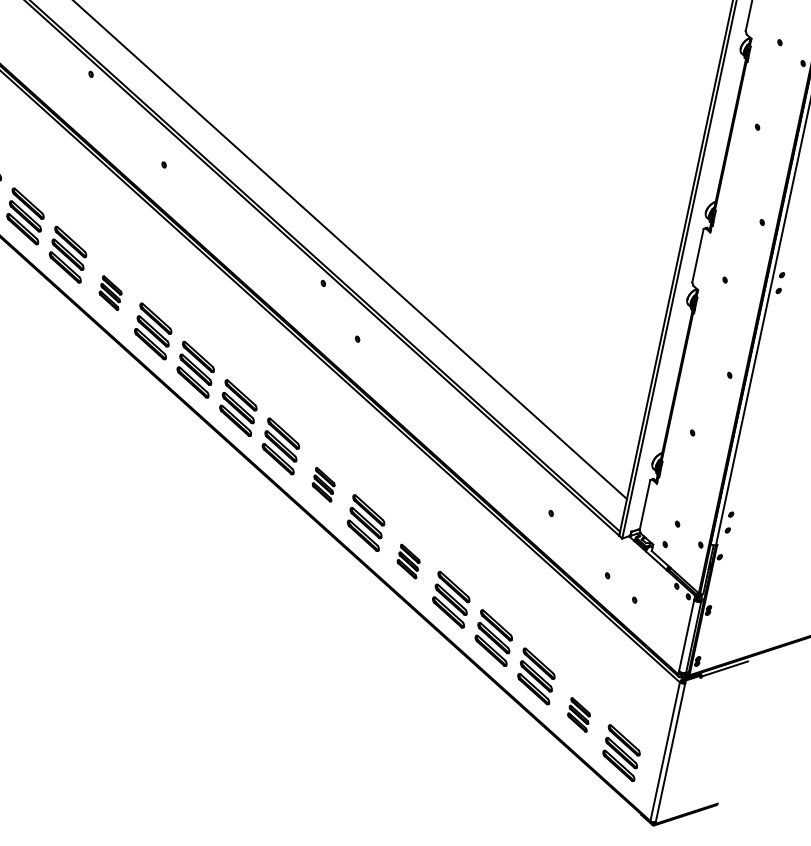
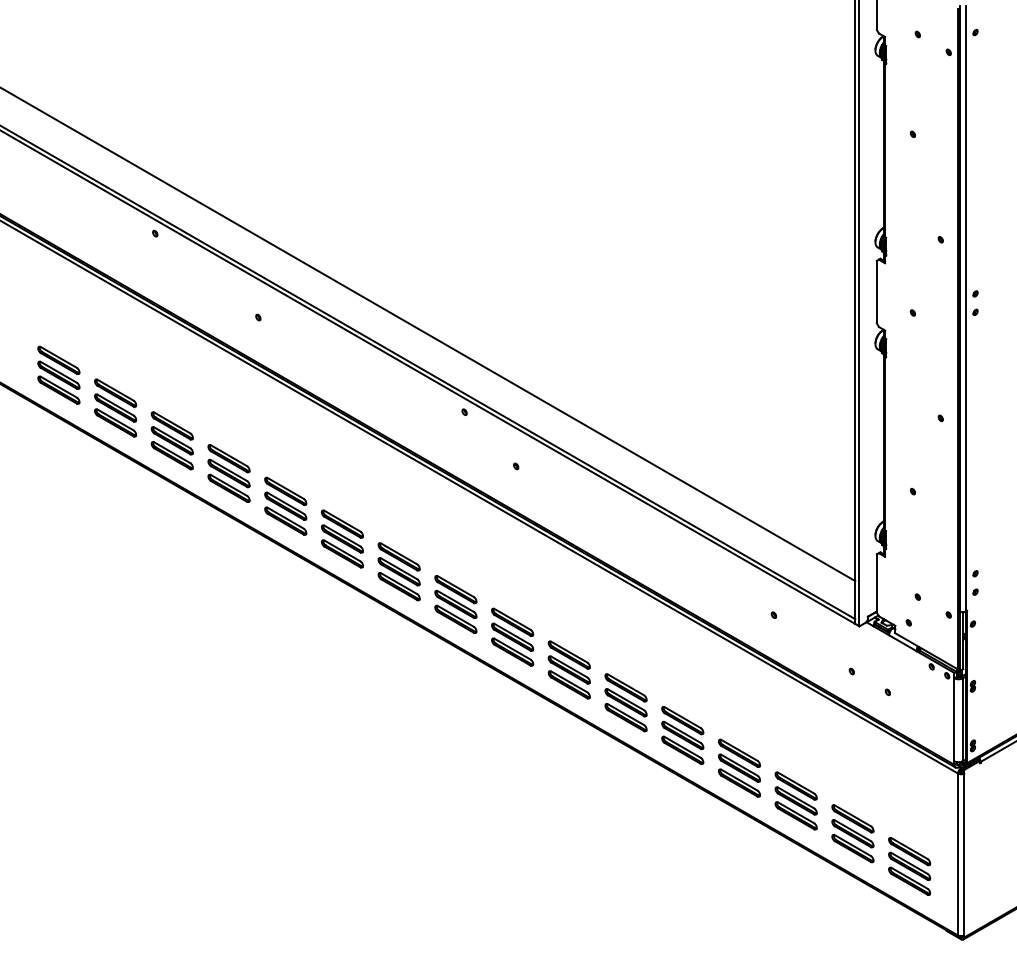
part: (110, 292) -> (228, 473), size x1.67
part: (323, 484) -> (512, 636), size x1.67
part: (408, 561) -> (625, 702), size x1.67
part: (578, 714) -> (852, 833), size x1.67

